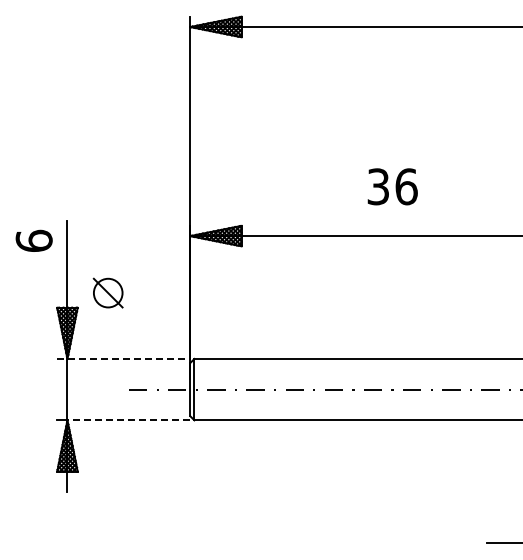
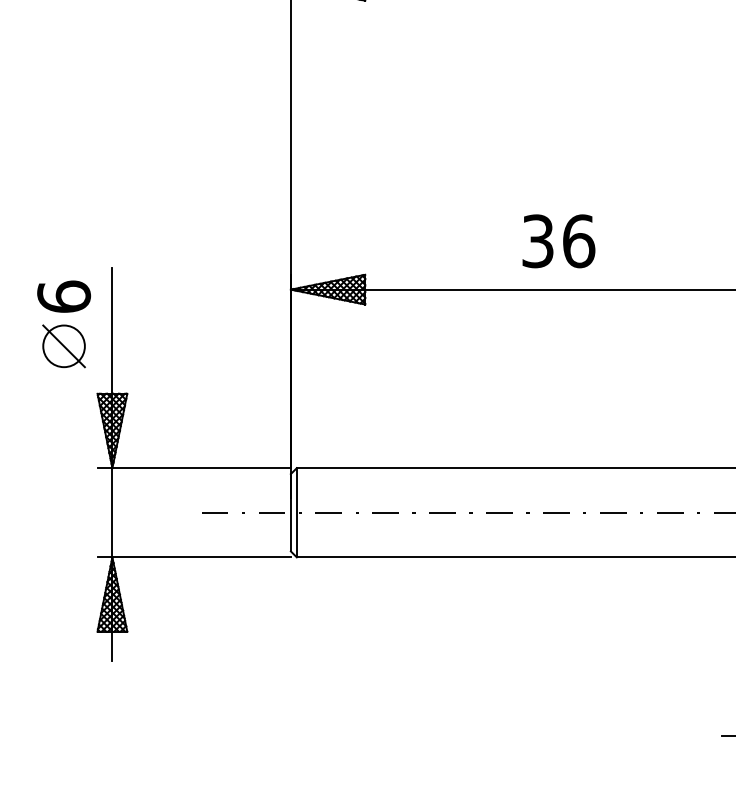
text: (392, 186) -> (558, 240), moved
part: (107, 292) -> (63, 345), moved
line: (123, 358) -> (193, 467), dashed -> solid
line: (128, 420) -> (201, 557), dashed -> solid

